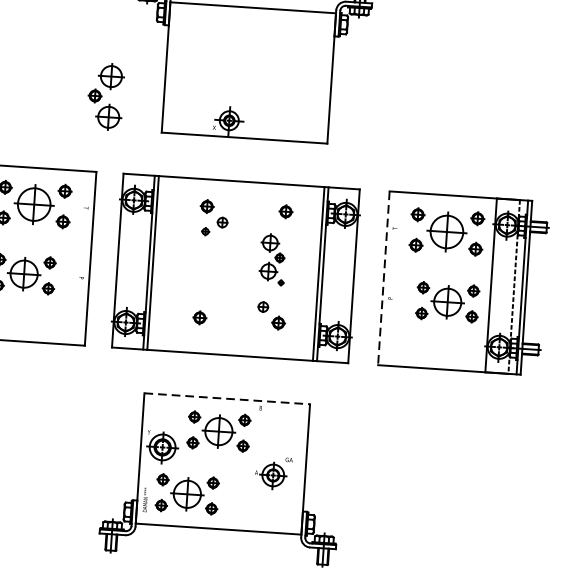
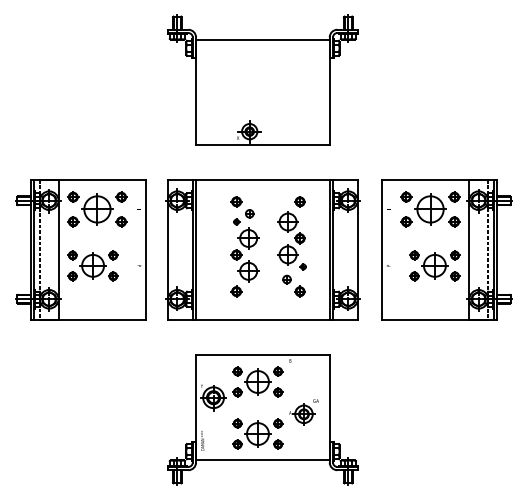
part: (104, 96) -> (244, 254), moved
part: (272, 259) -> (291, 240), size x1.43
line: (384, 278) -> (382, 250), dashed -> solid
line: (226, 399) -> (262, 355), dashed -> solid
part: (186, 493) -> (257, 433), moved

